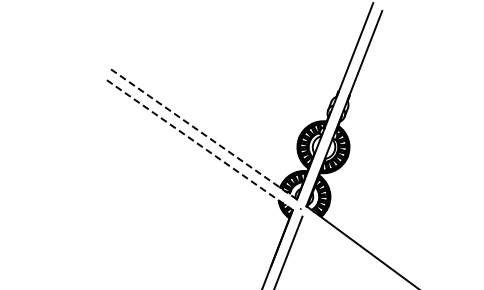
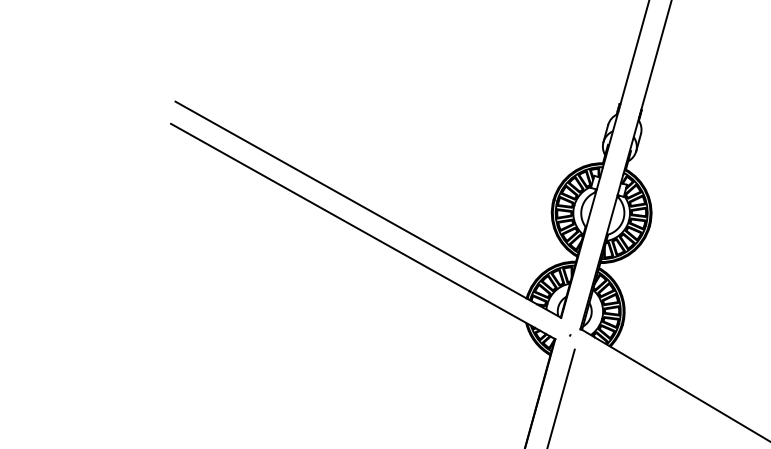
line: (202, 133) -> (368, 209), dashed -> solid
line: (198, 144) -> (362, 231), dashed -> solid

